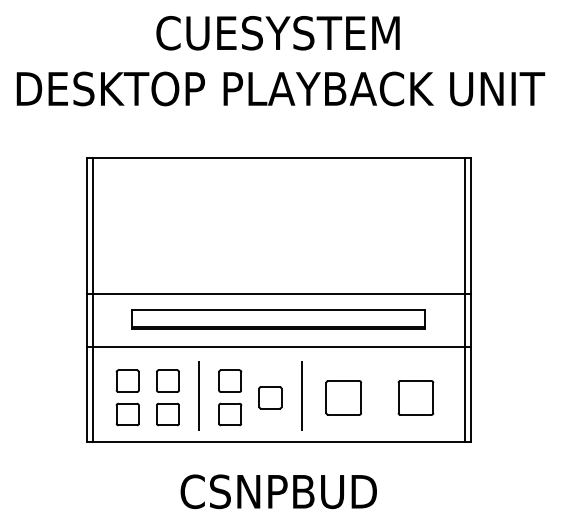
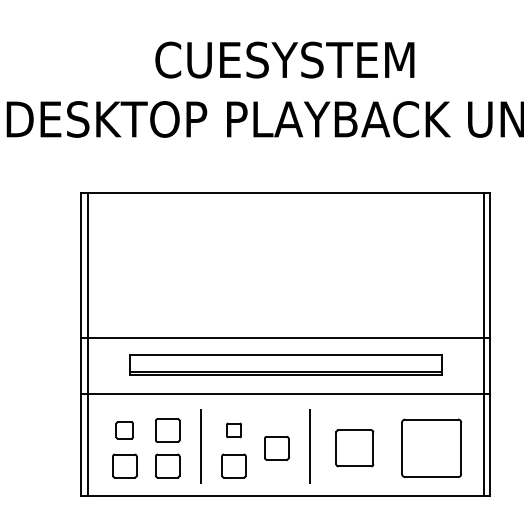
part: (127, 380) -> (124, 429), size x0.7
part: (230, 380) -> (234, 429), size x0.6
part: (415, 397) -> (431, 447), size x1.6

